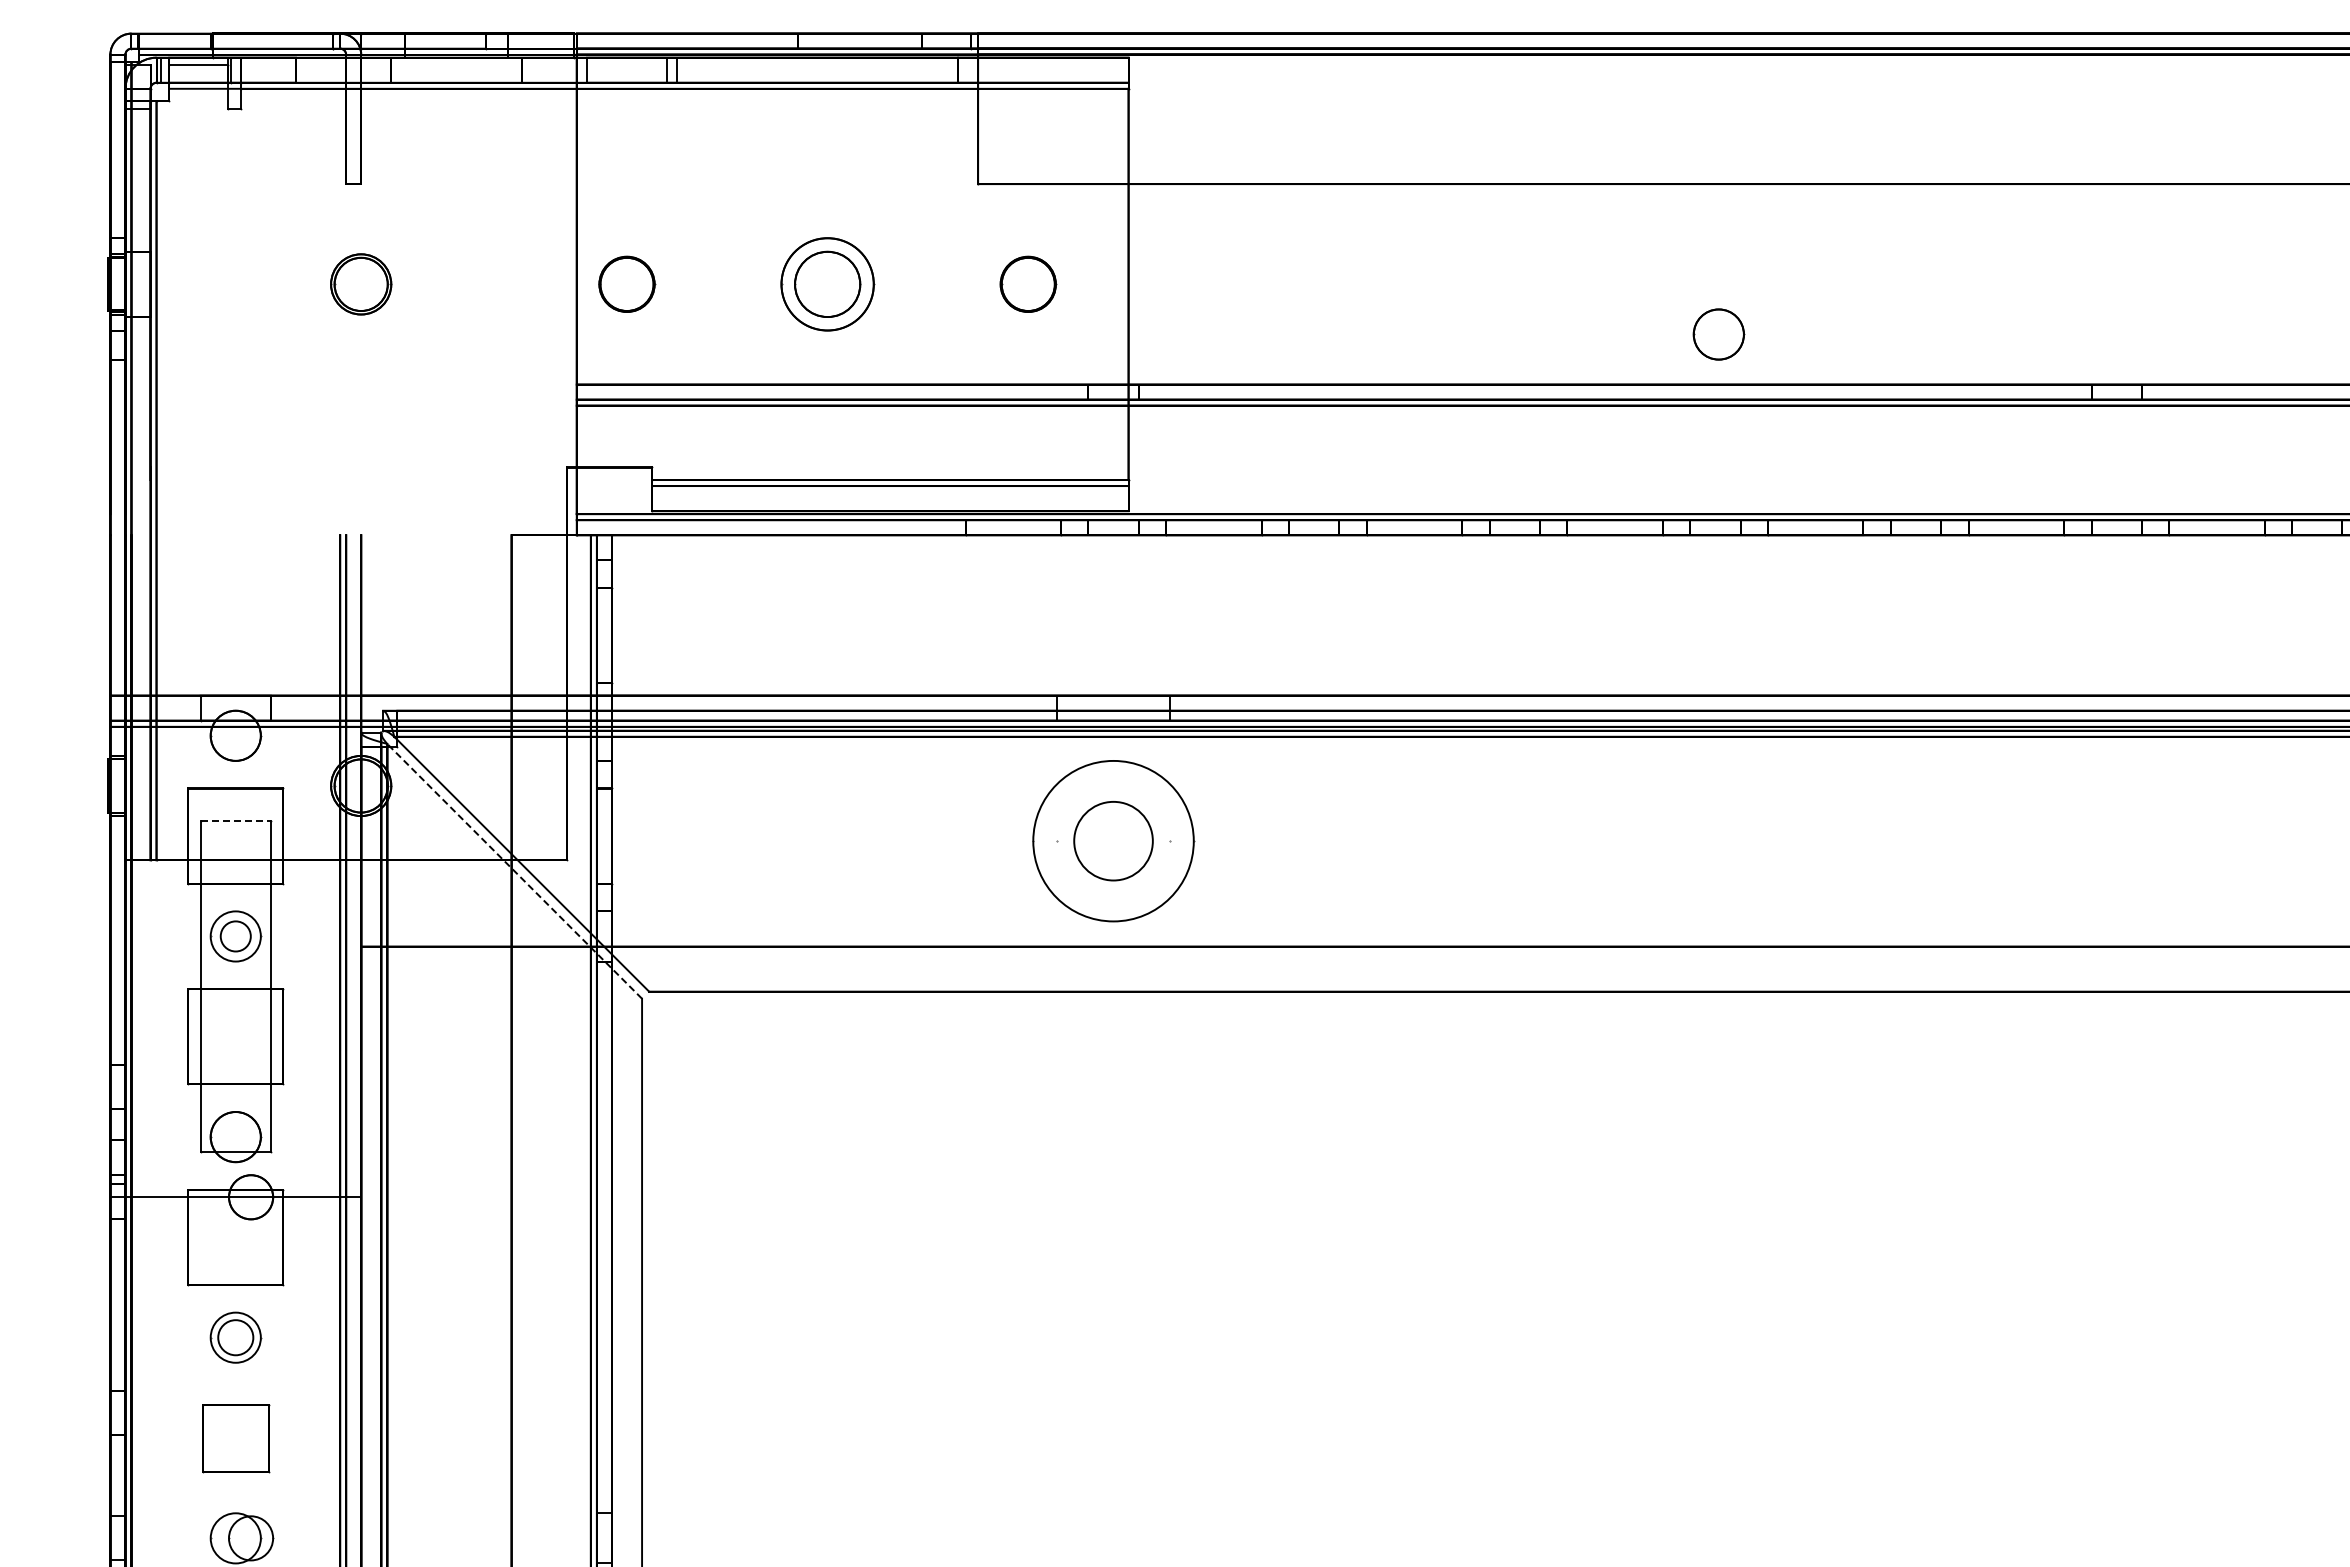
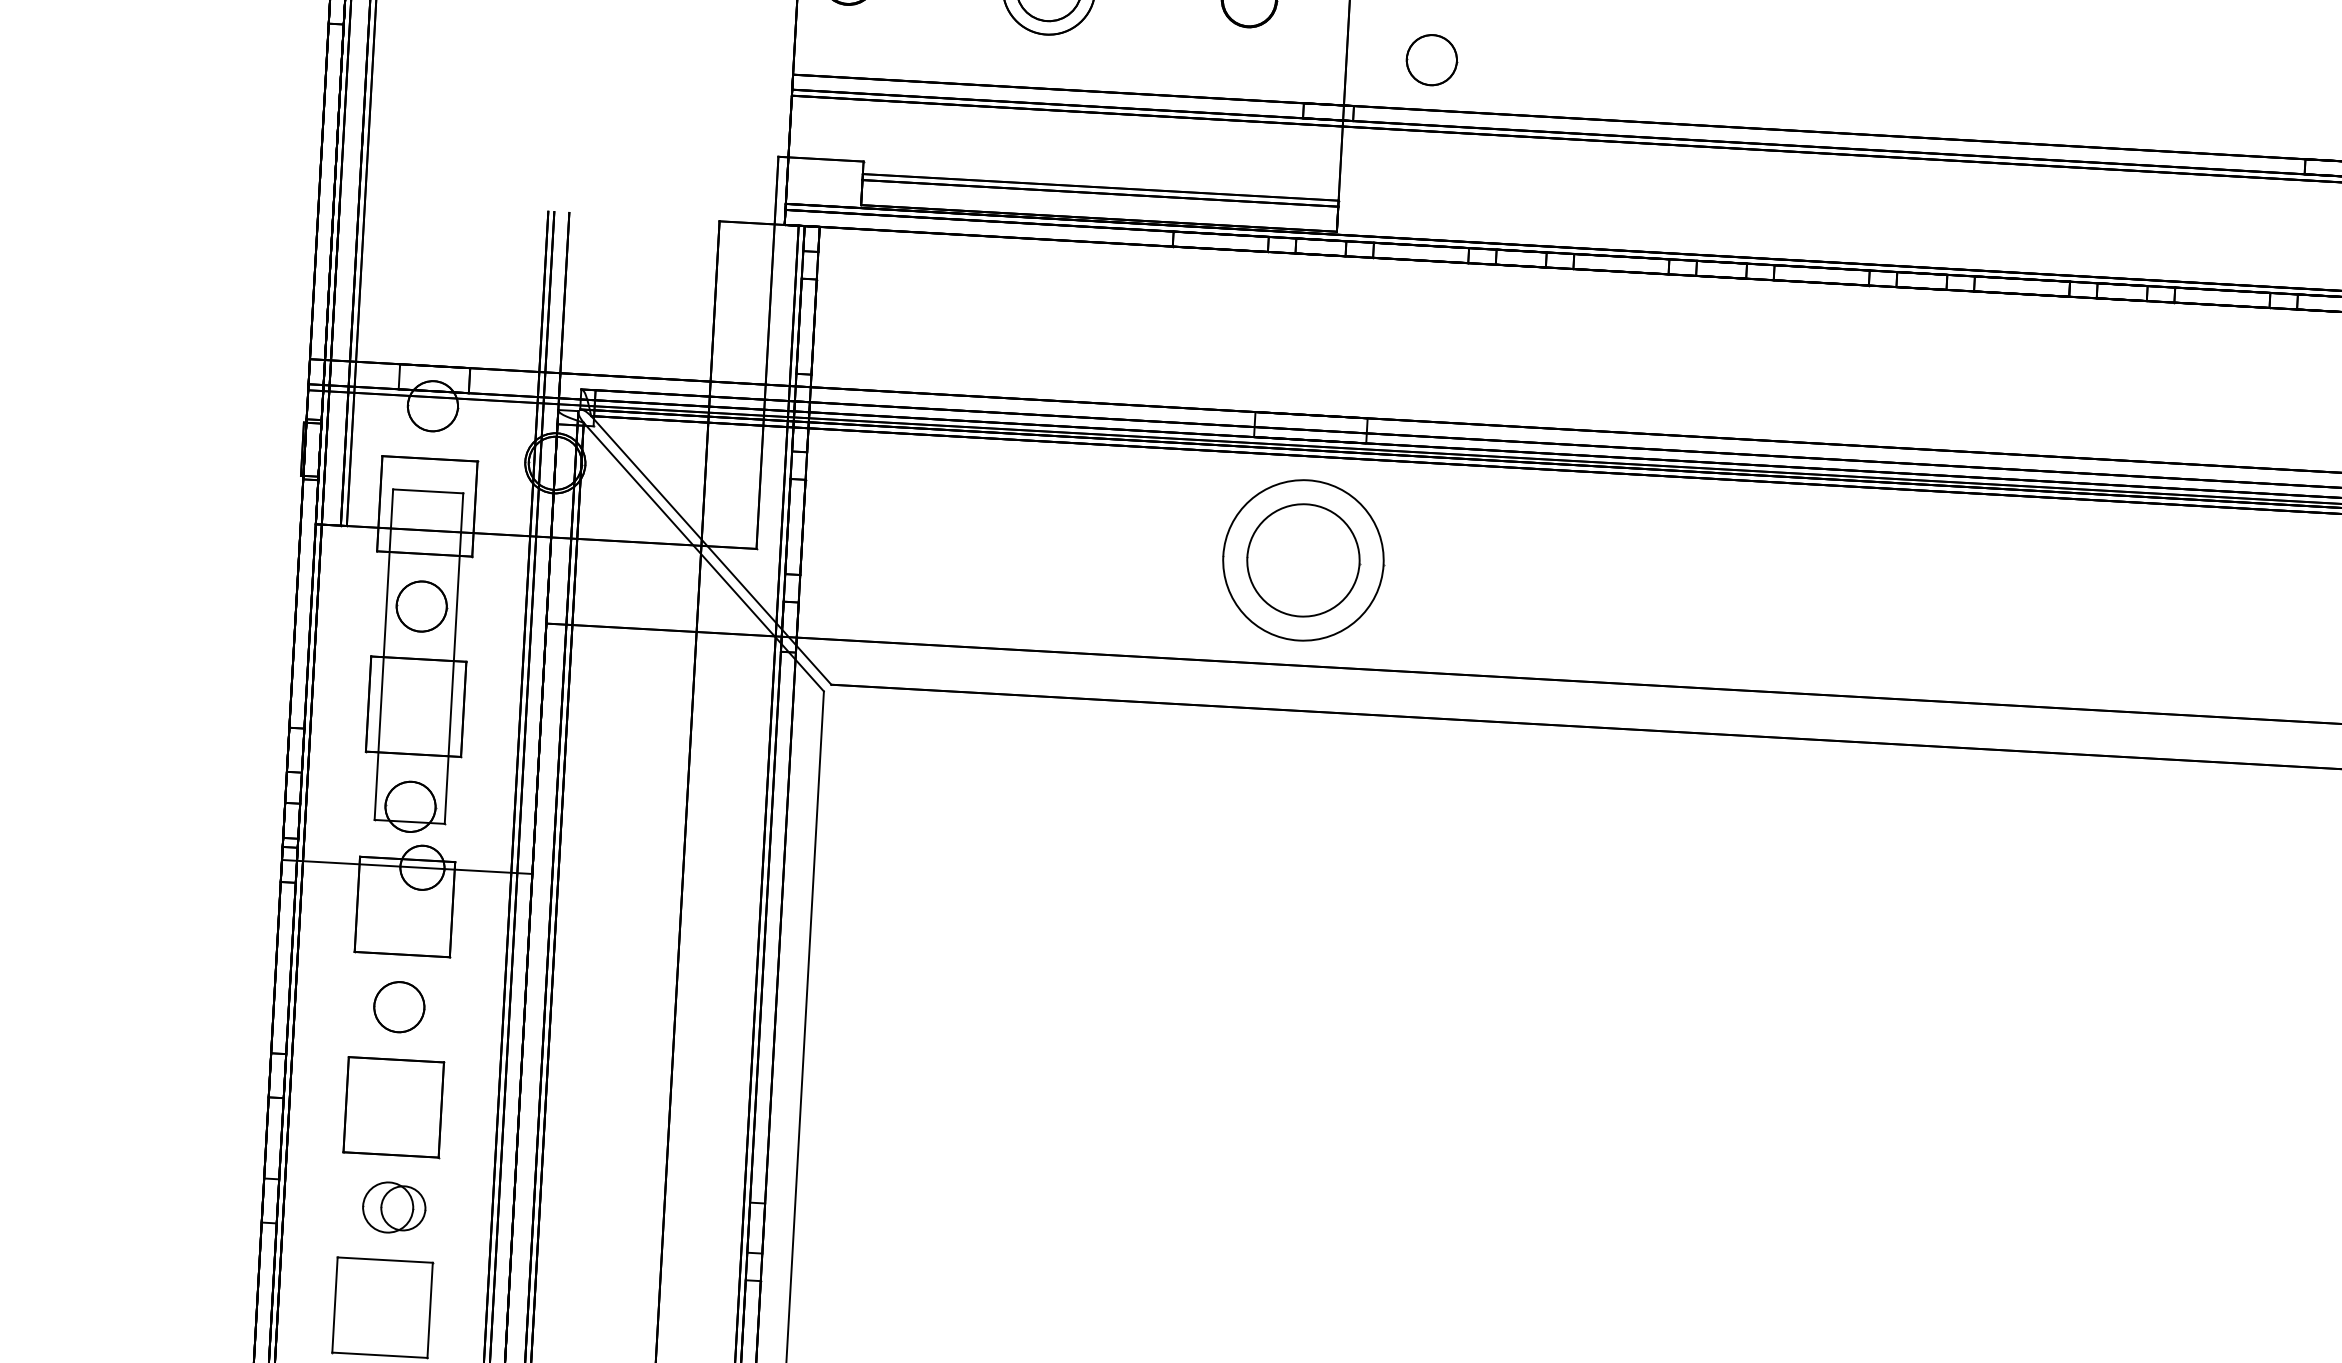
part: (1718, 334) -> (1431, 60), moved
line: (236, 821) -> (428, 491), dashed -> solid
circle: (1113, 841) -> (1303, 560), size x1.43
line: (514, 870) -> (703, 556), dashed -> solid
circle: (235, 936) -> (421, 606), size x1.67
circle: (235, 1337) -> (399, 1006), size x1.43
part: (235, 1438) -> (393, 1107), size x1.43

